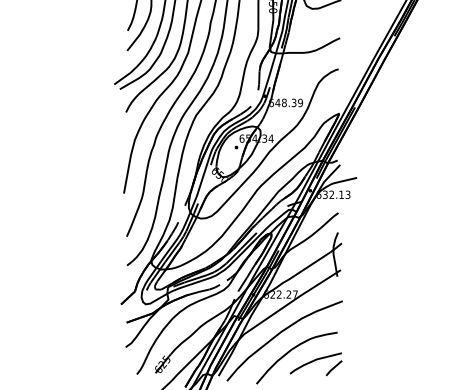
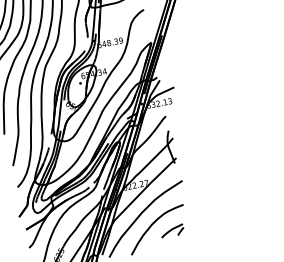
part: (315, 363) -> (171, 230), size x0.6

